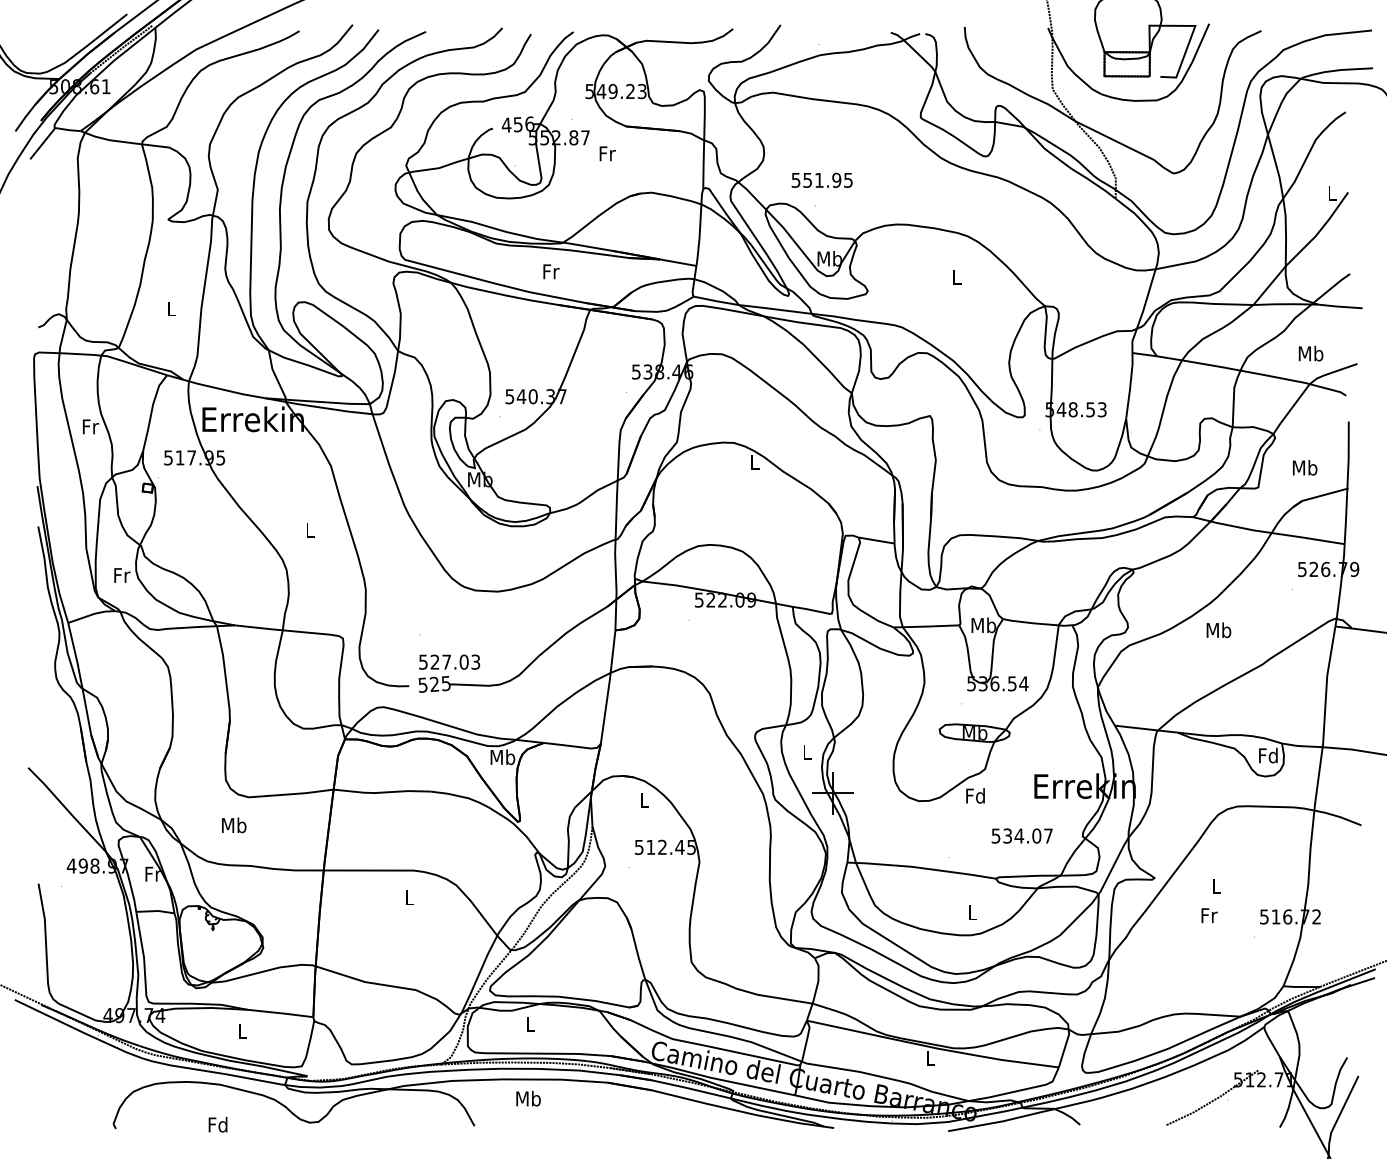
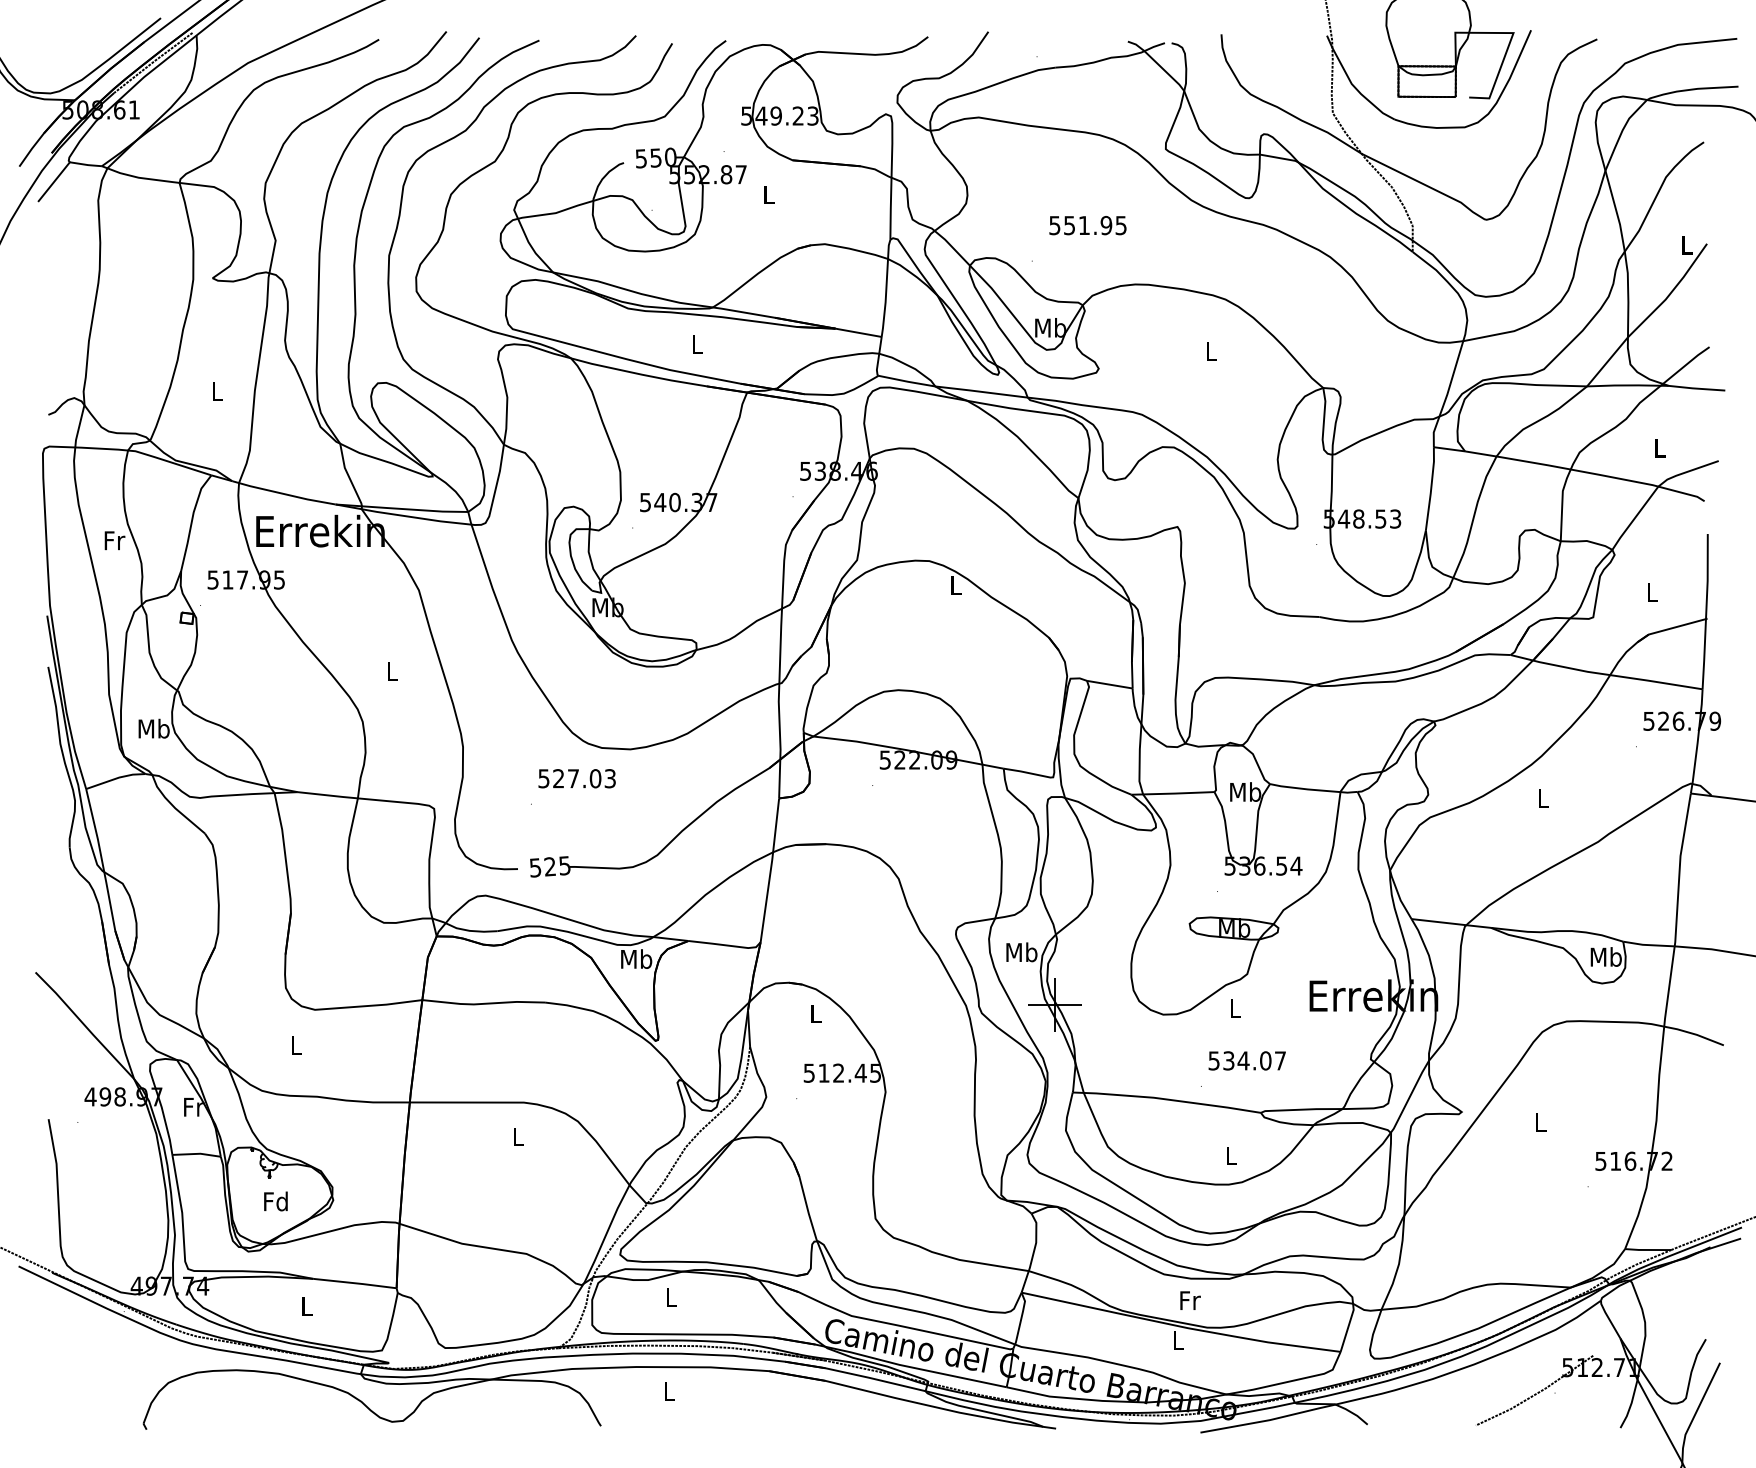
text: (517, 124) -> (655, 157), 456 -> 550
text: (607, 153) -> (769, 194), Fr -> L
text: (821, 180) -> (1087, 225), moved
text: (551, 271) -> (698, 344), Fr -> L
text: (1310, 353) -> (1659, 447), Mb -> L
text: (1305, 467) -> (1652, 592), Mb -> L
text: (121, 575) -> (153, 728), Fr -> Mb
text: (1218, 630) -> (1542, 798), Mb -> L
text: (449, 662) -> (576, 778), moved
text: (806, 752) -> (1021, 952), L -> Mb
text: (1268, 755) -> (1605, 956), Fd -> Mb
text: (975, 795) -> (1234, 1007), Fd -> L
text: (233, 825) -> (295, 1045), Mb -> L
text: (1021, 835) -> (1246, 1060), moved
text: (1209, 915) -> (1190, 1300), moved
text: (528, 1098) -> (668, 1391), Mb -> L
text: (217, 1124) -> (275, 1201), moved

